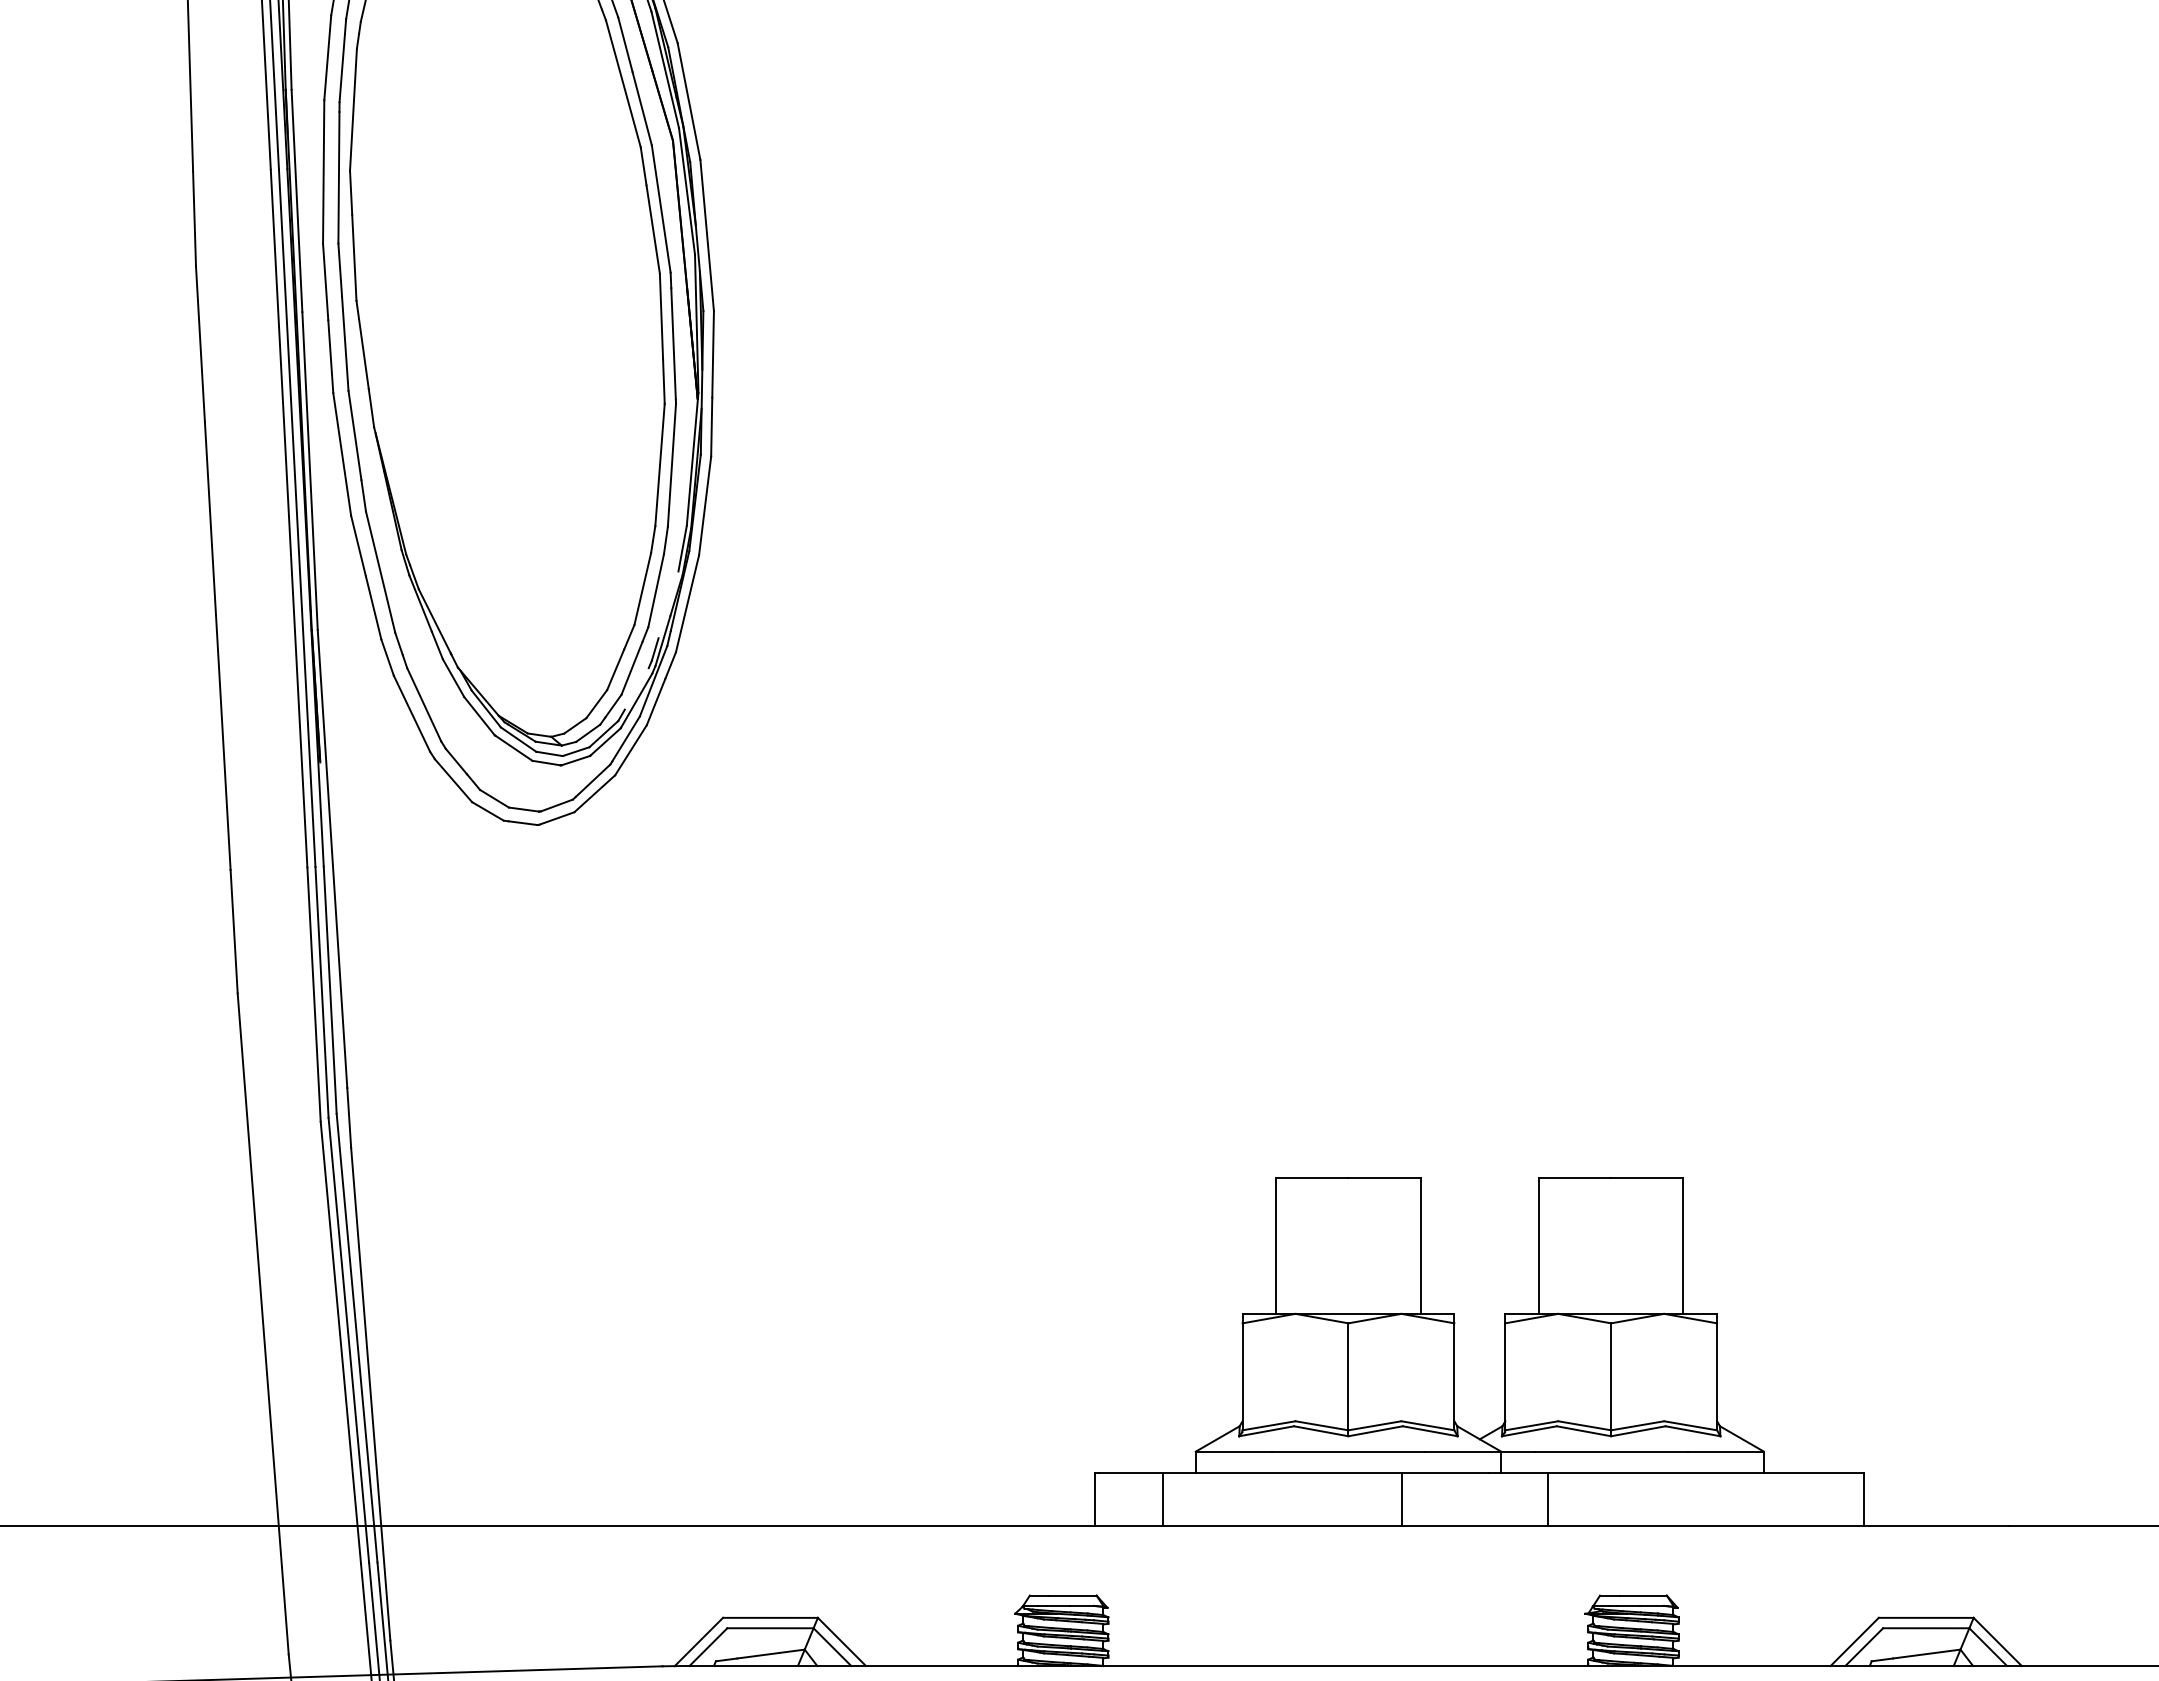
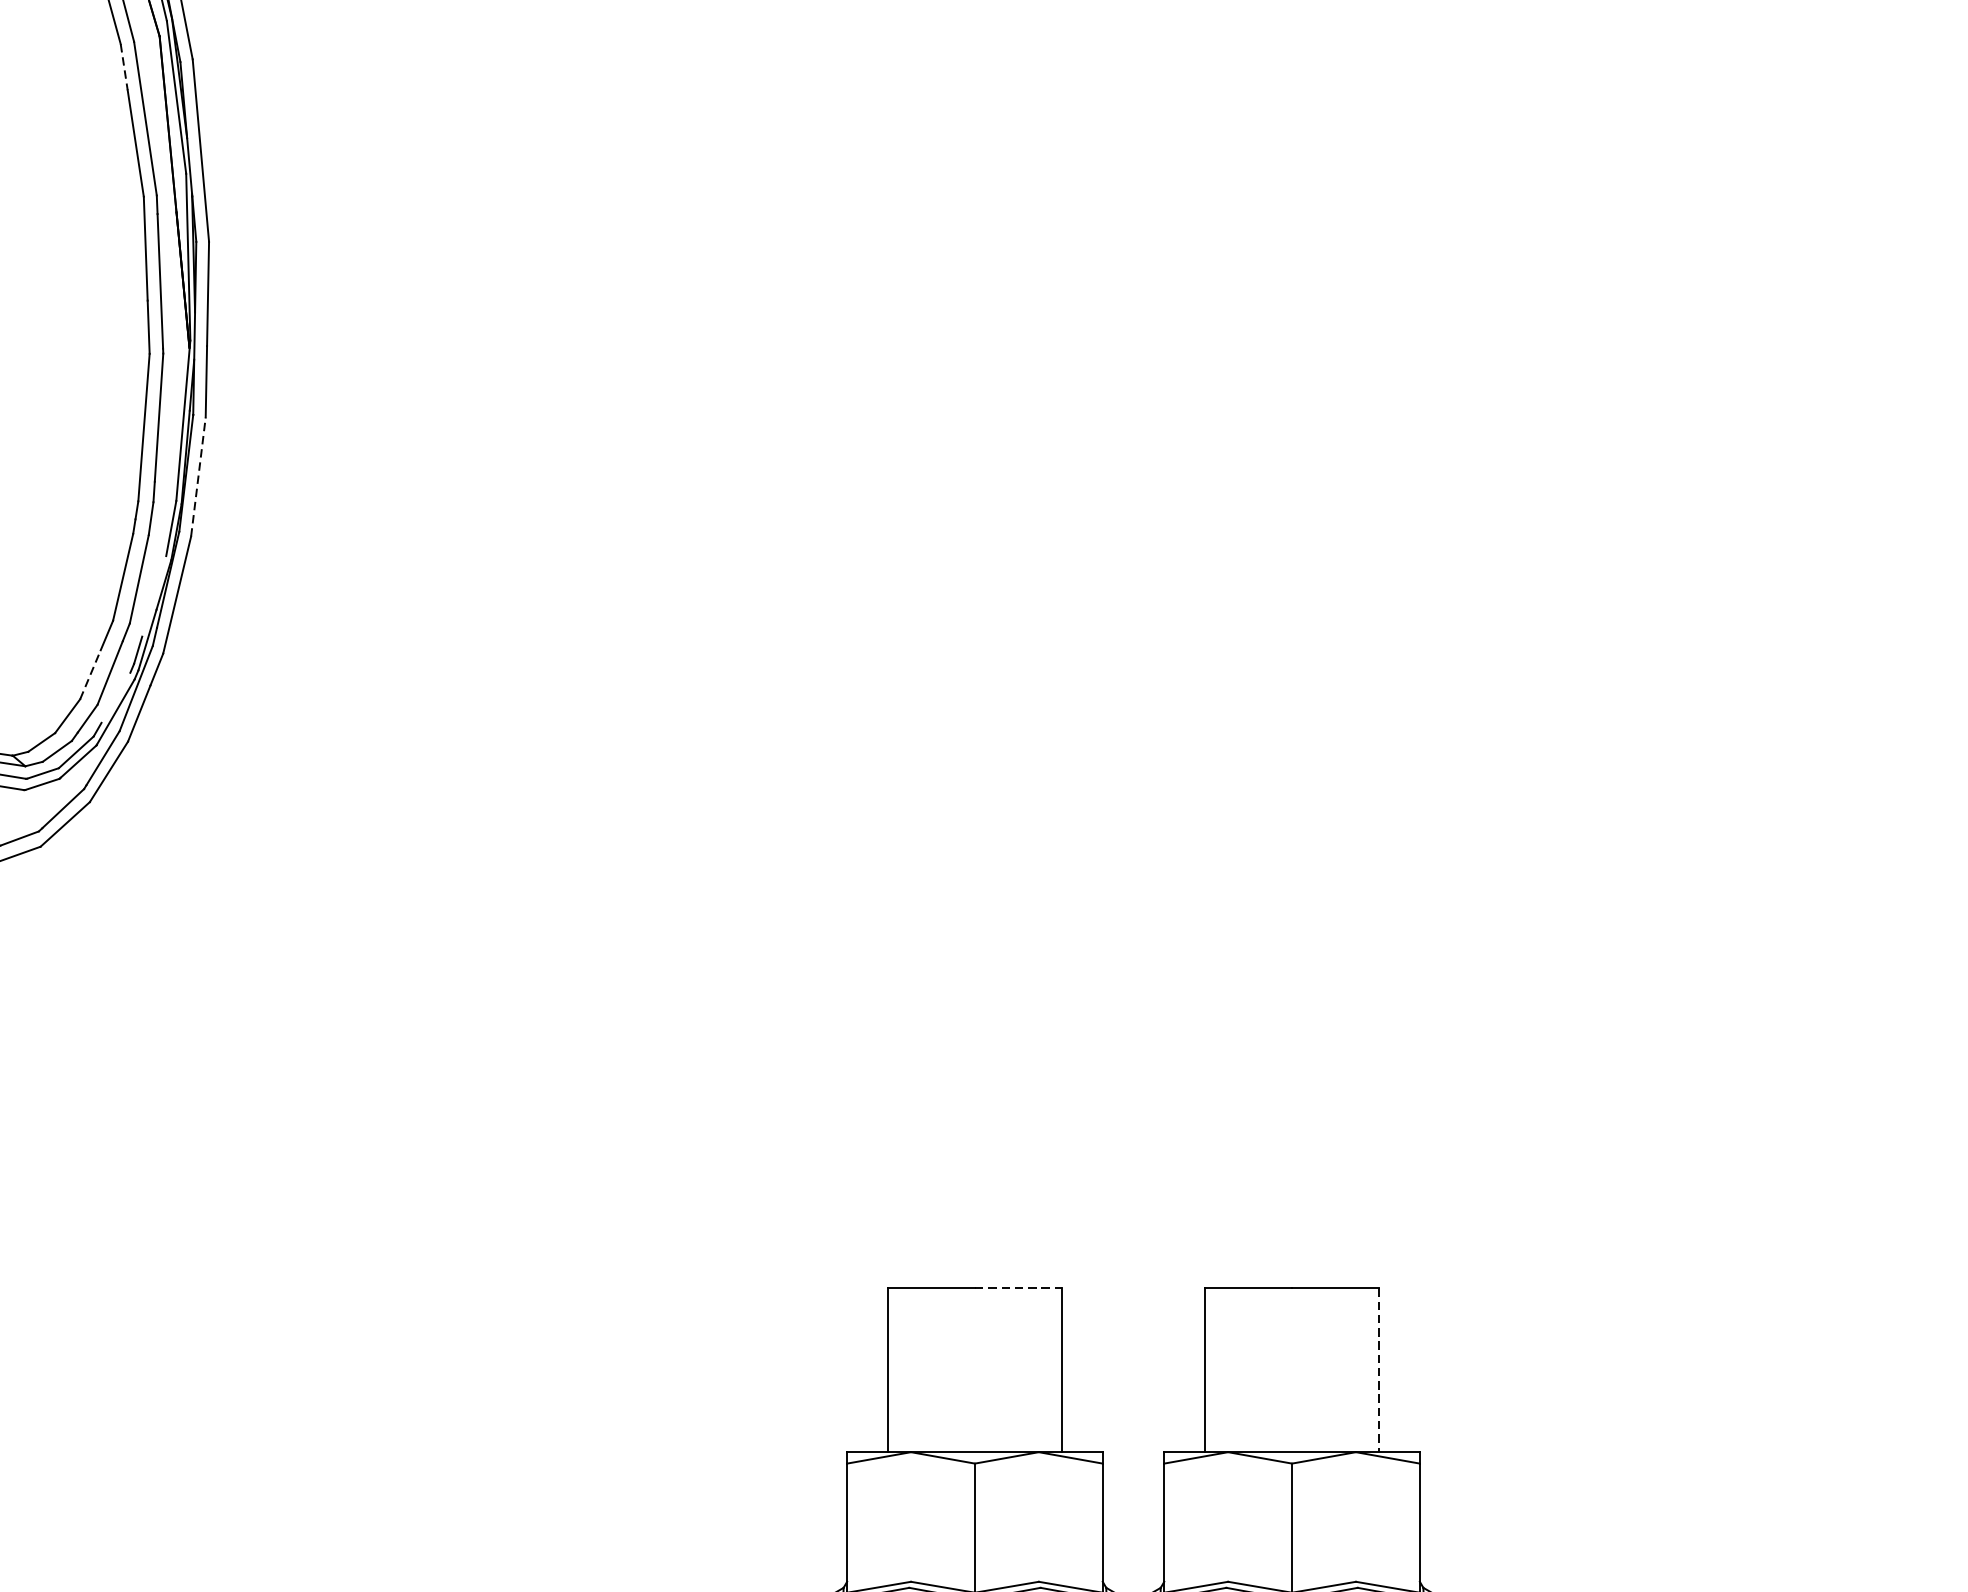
line: (643, 166) -> (124, 67), solid -> dashed
line: (705, 506) -> (198, 477), solid -> dashed
line: (615, 669) -> (90, 674), solid -> dashed
line: (1385, 1178) -> (1019, 1288), solid -> dashed
line: (1683, 1245) -> (1379, 1369), solid -> dashed

